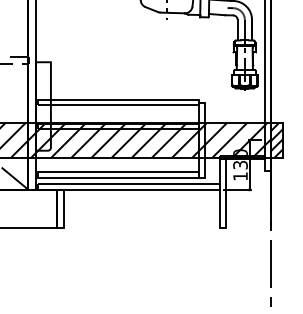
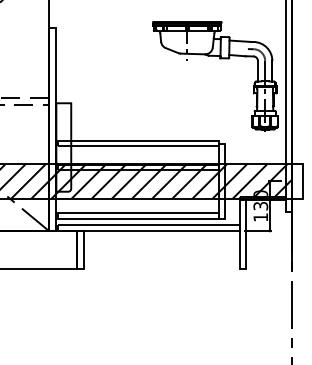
hatch: (277, 140) -> (297, 181), removed

